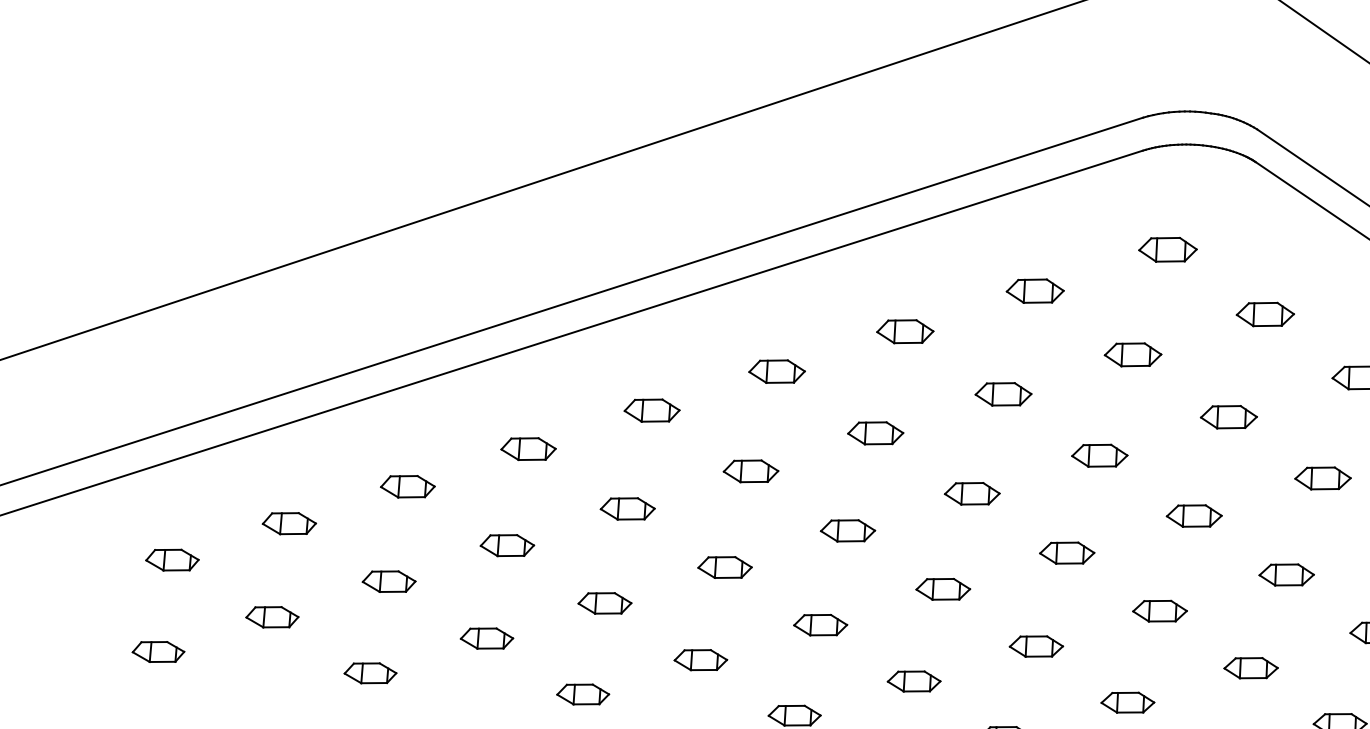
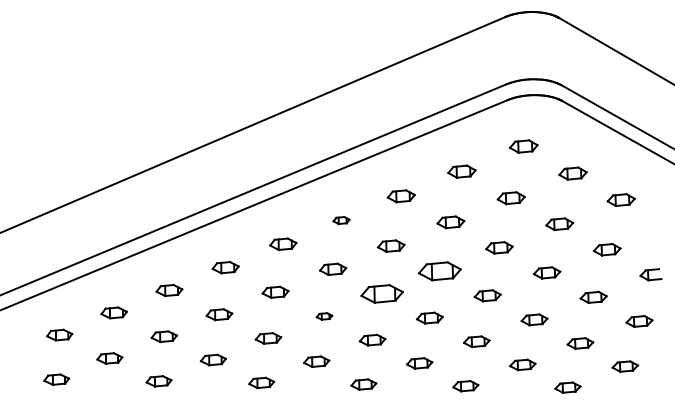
part: (776, 371) -> (341, 220), size x0.6
part: (971, 492) -> (439, 270), size x1.6
part: (847, 529) -> (381, 293), size x1.6
part: (724, 567) -> (324, 316), size x0.6

